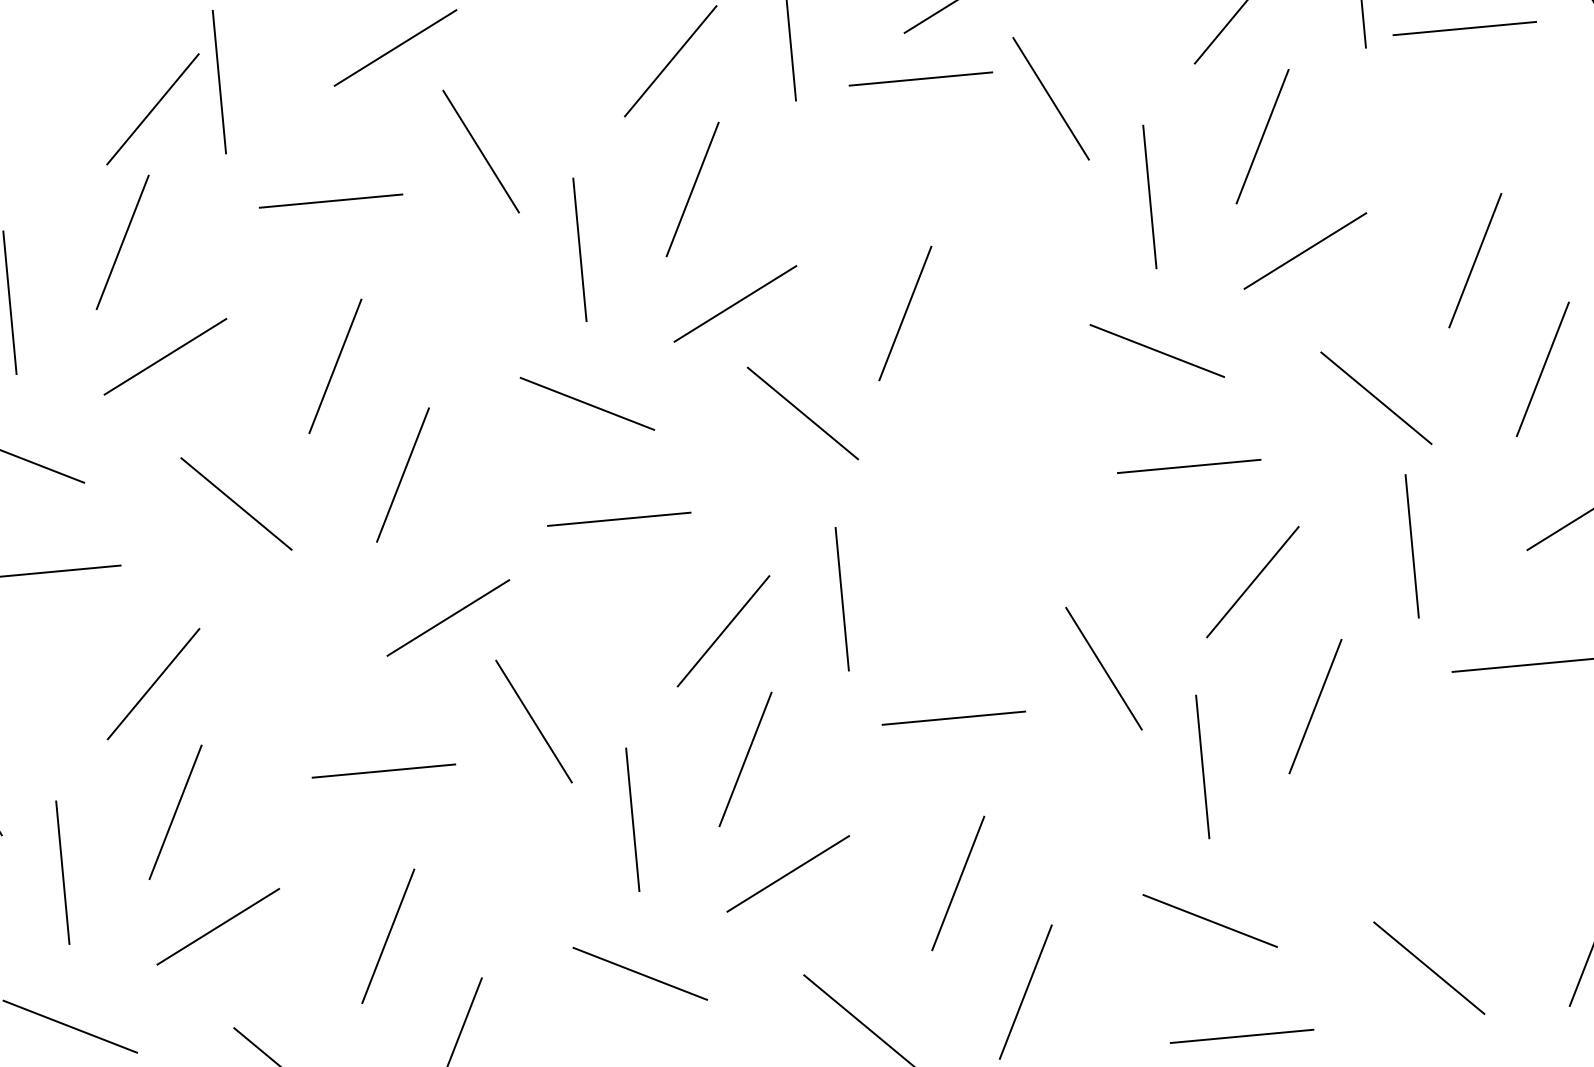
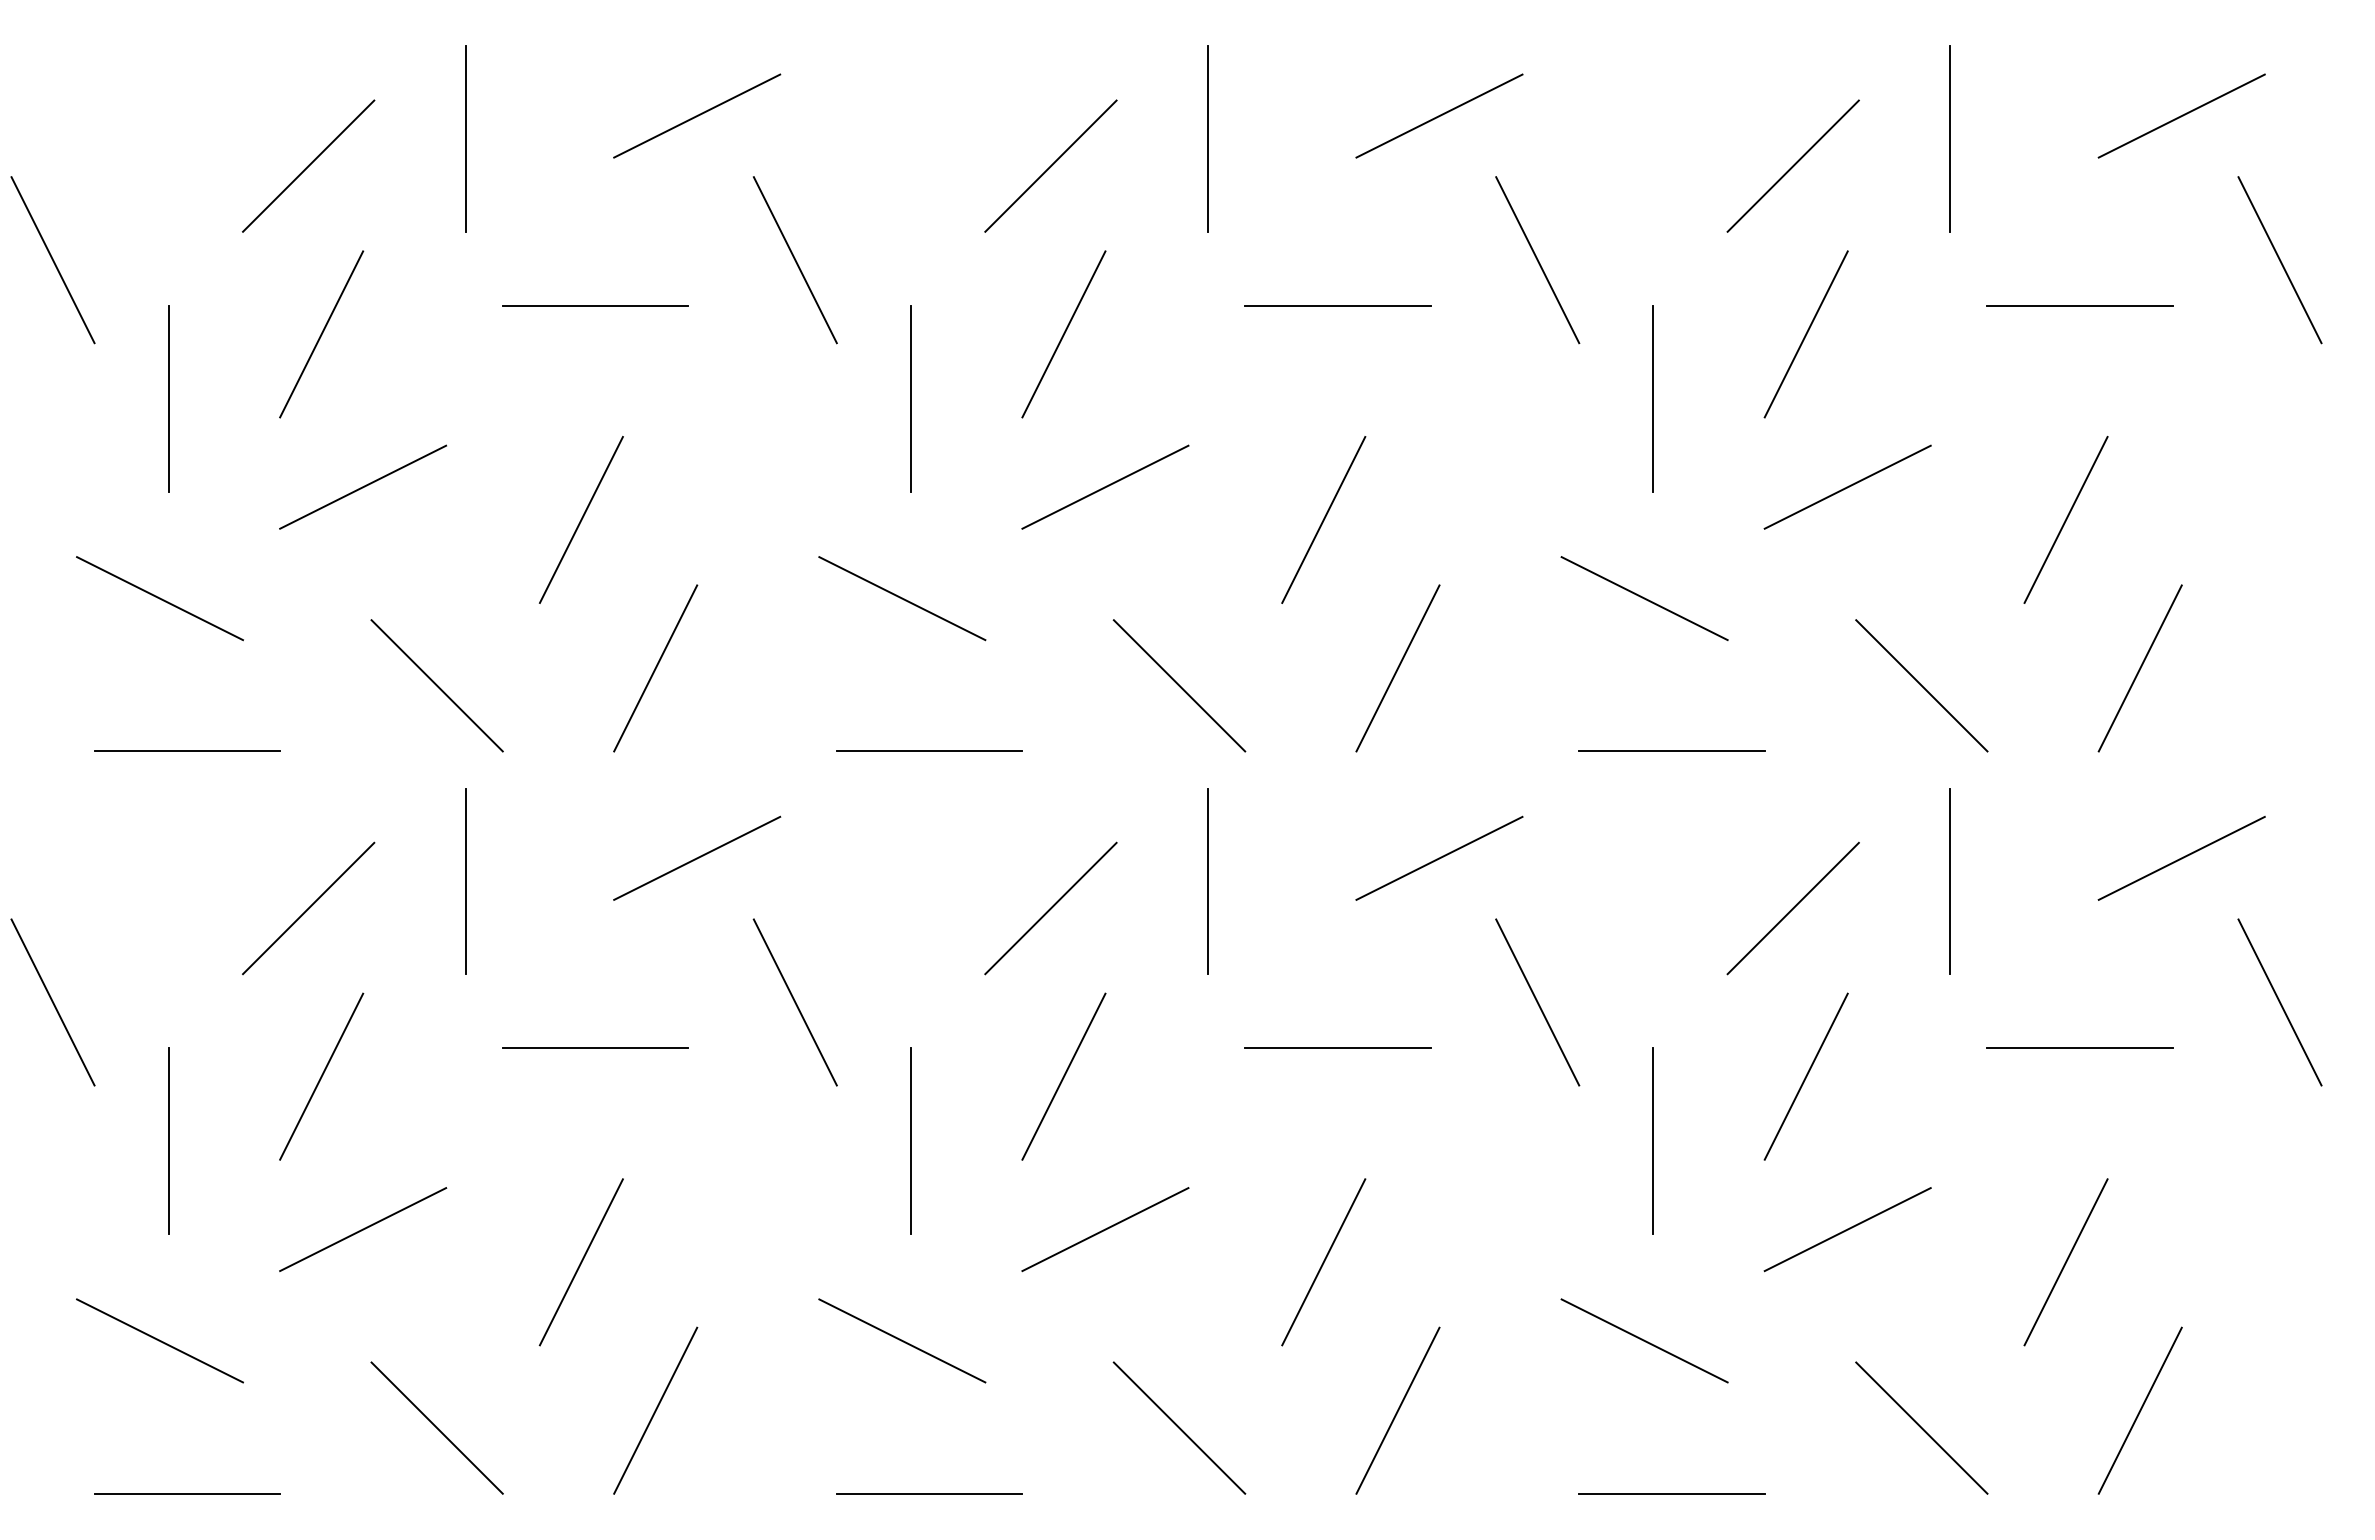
line: (1464, 28) -> (2079, 305), moved
line: (920, 78) -> (1337, 305), moved
line: (152, 108) -> (308, 165), moved
line: (802, 413) -> (1179, 685), moved
line: (972, 422) -> (1397, 668), added
line: (1018, 564) -> (1439, 857), added
line: (1252, 582) -> (1792, 908), moved
line: (272, 652) -> (465, 881), added
line: (1358, 820) -> (1847, 1229), added
line: (1527, 830) -> (2065, 1262), added

